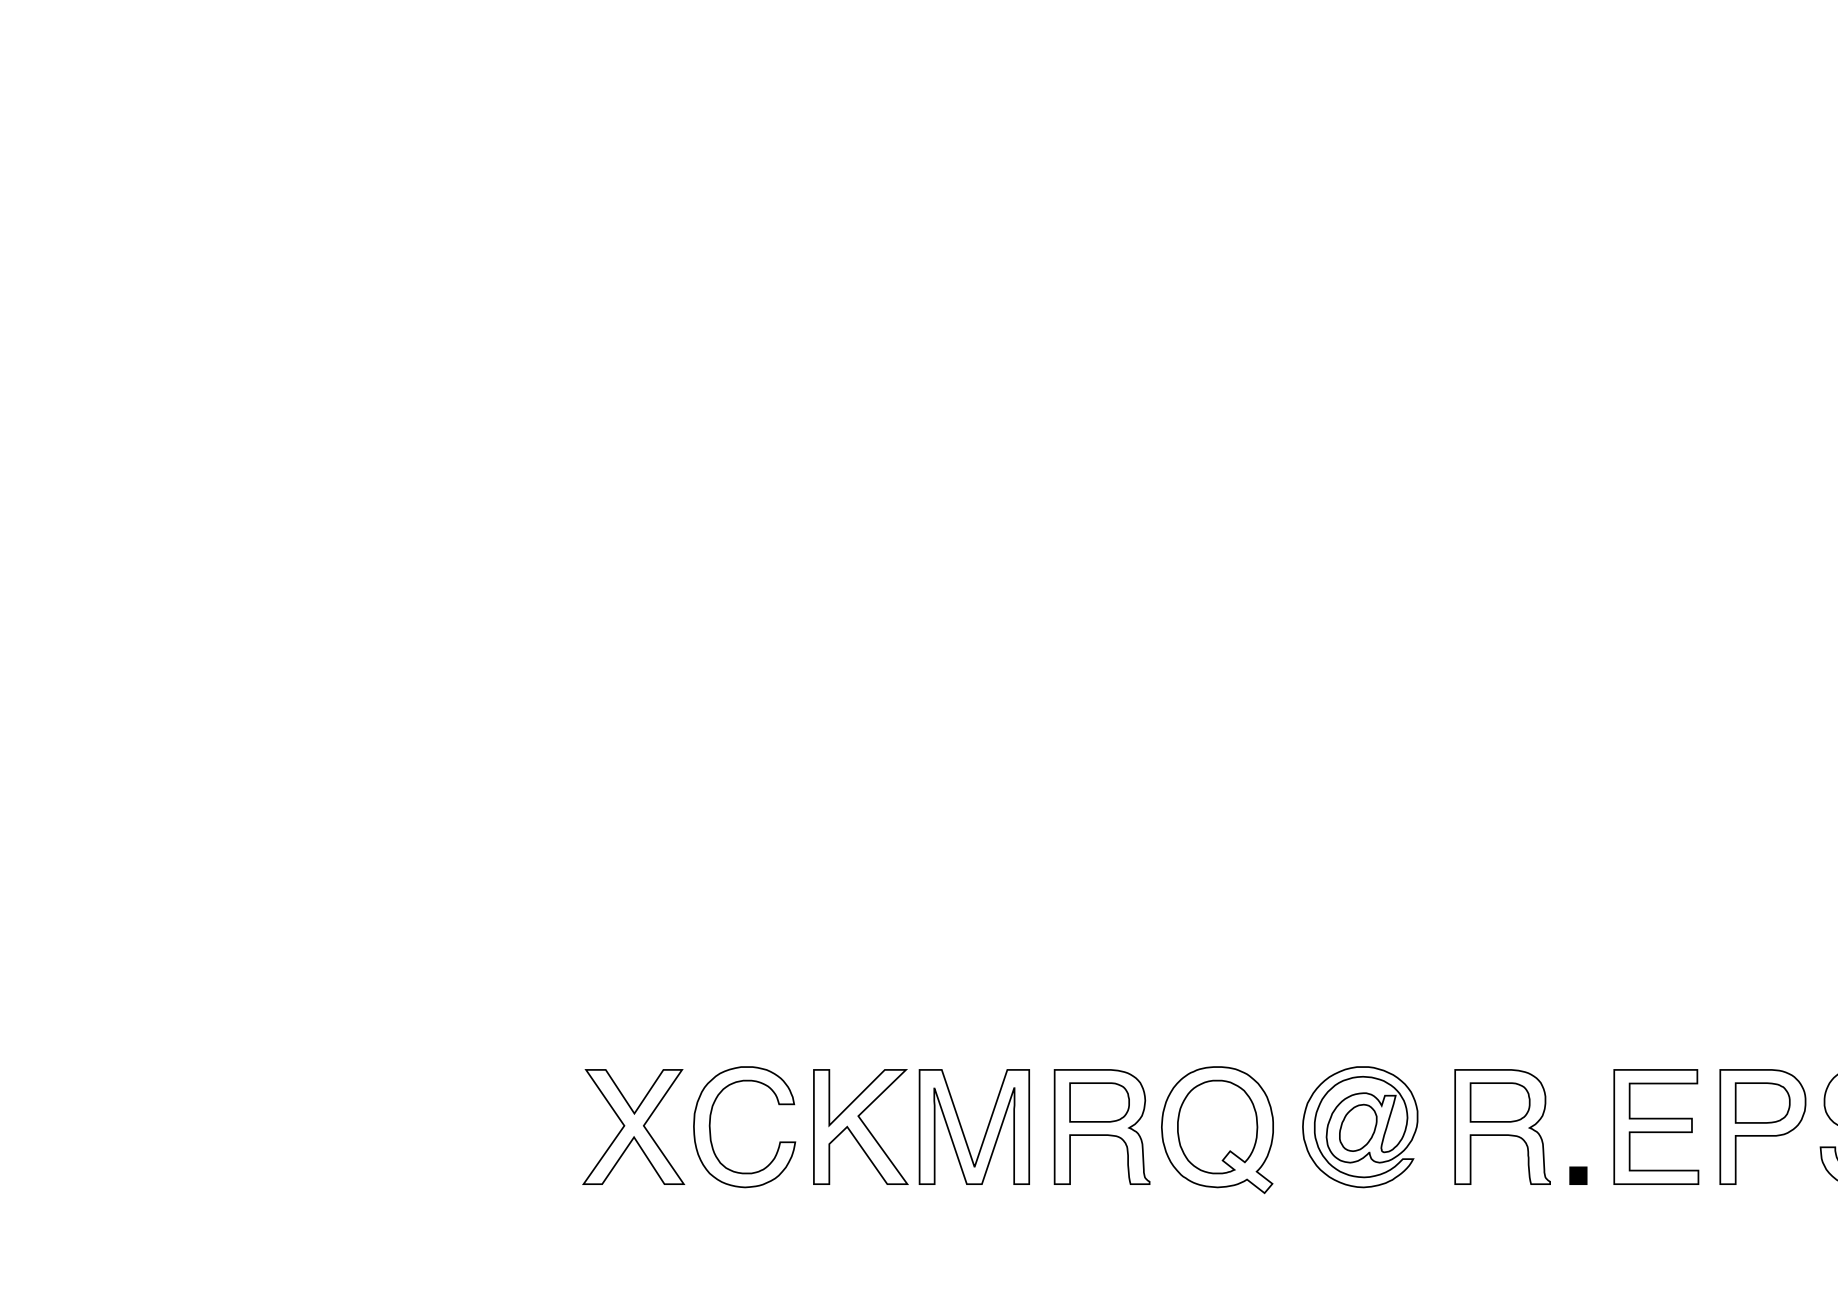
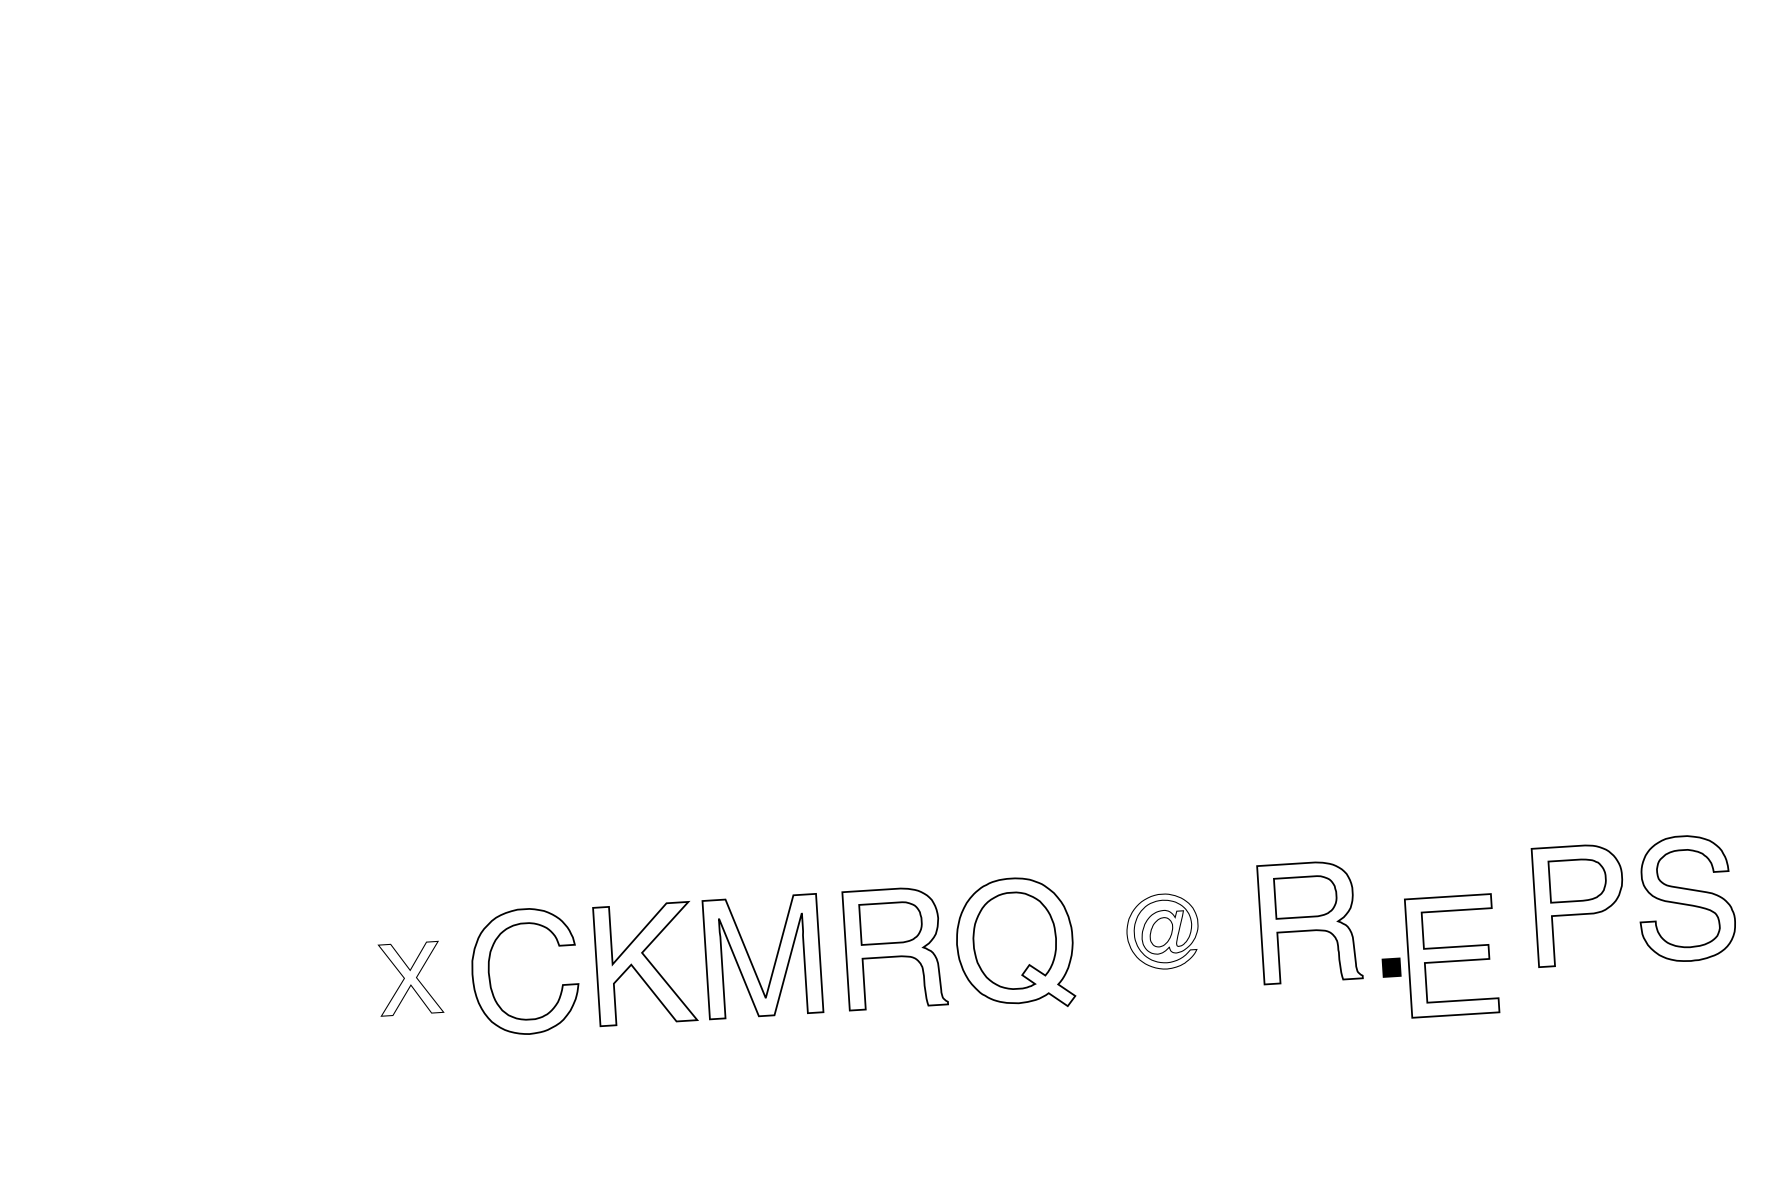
part: (633, 1126) -> (409, 978), size x0.6
part: (1656, 1126) -> (1452, 955), moved
part: (1360, 1127) -> (1162, 931), size x0.6

